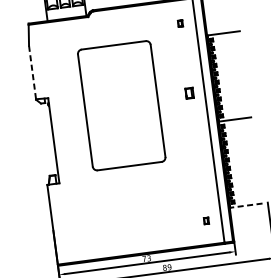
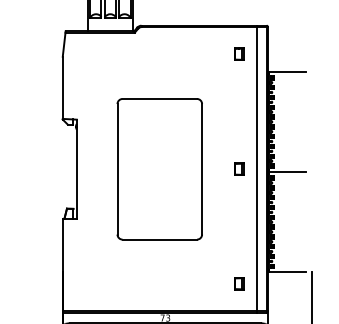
part: (180, 23) -> (239, 53), size x1.67
line: (32, 73) -> (62, 88), dashed -> solid
part: (189, 92) -> (239, 168), moved
part: (121, 105) -> (159, 169), moved
line: (246, 205) -> (287, 272), dashed -> solid
part: (206, 220) -> (239, 283), size x1.67

